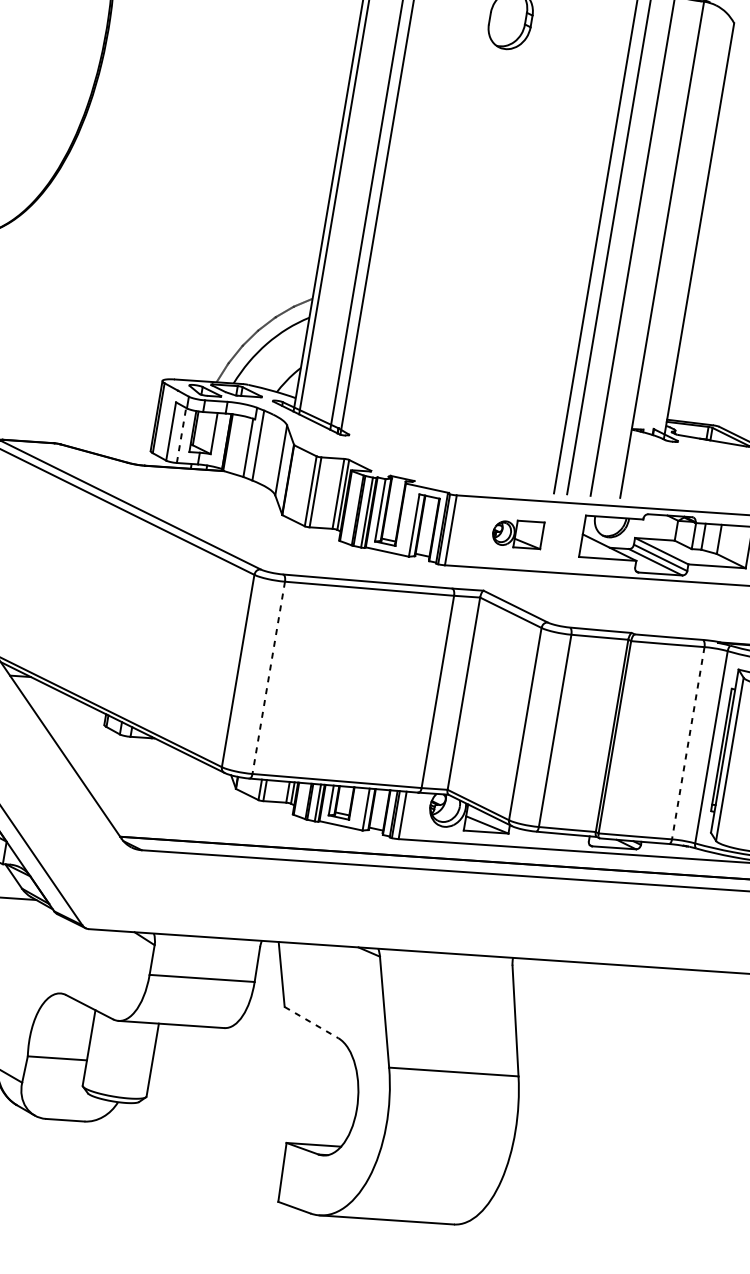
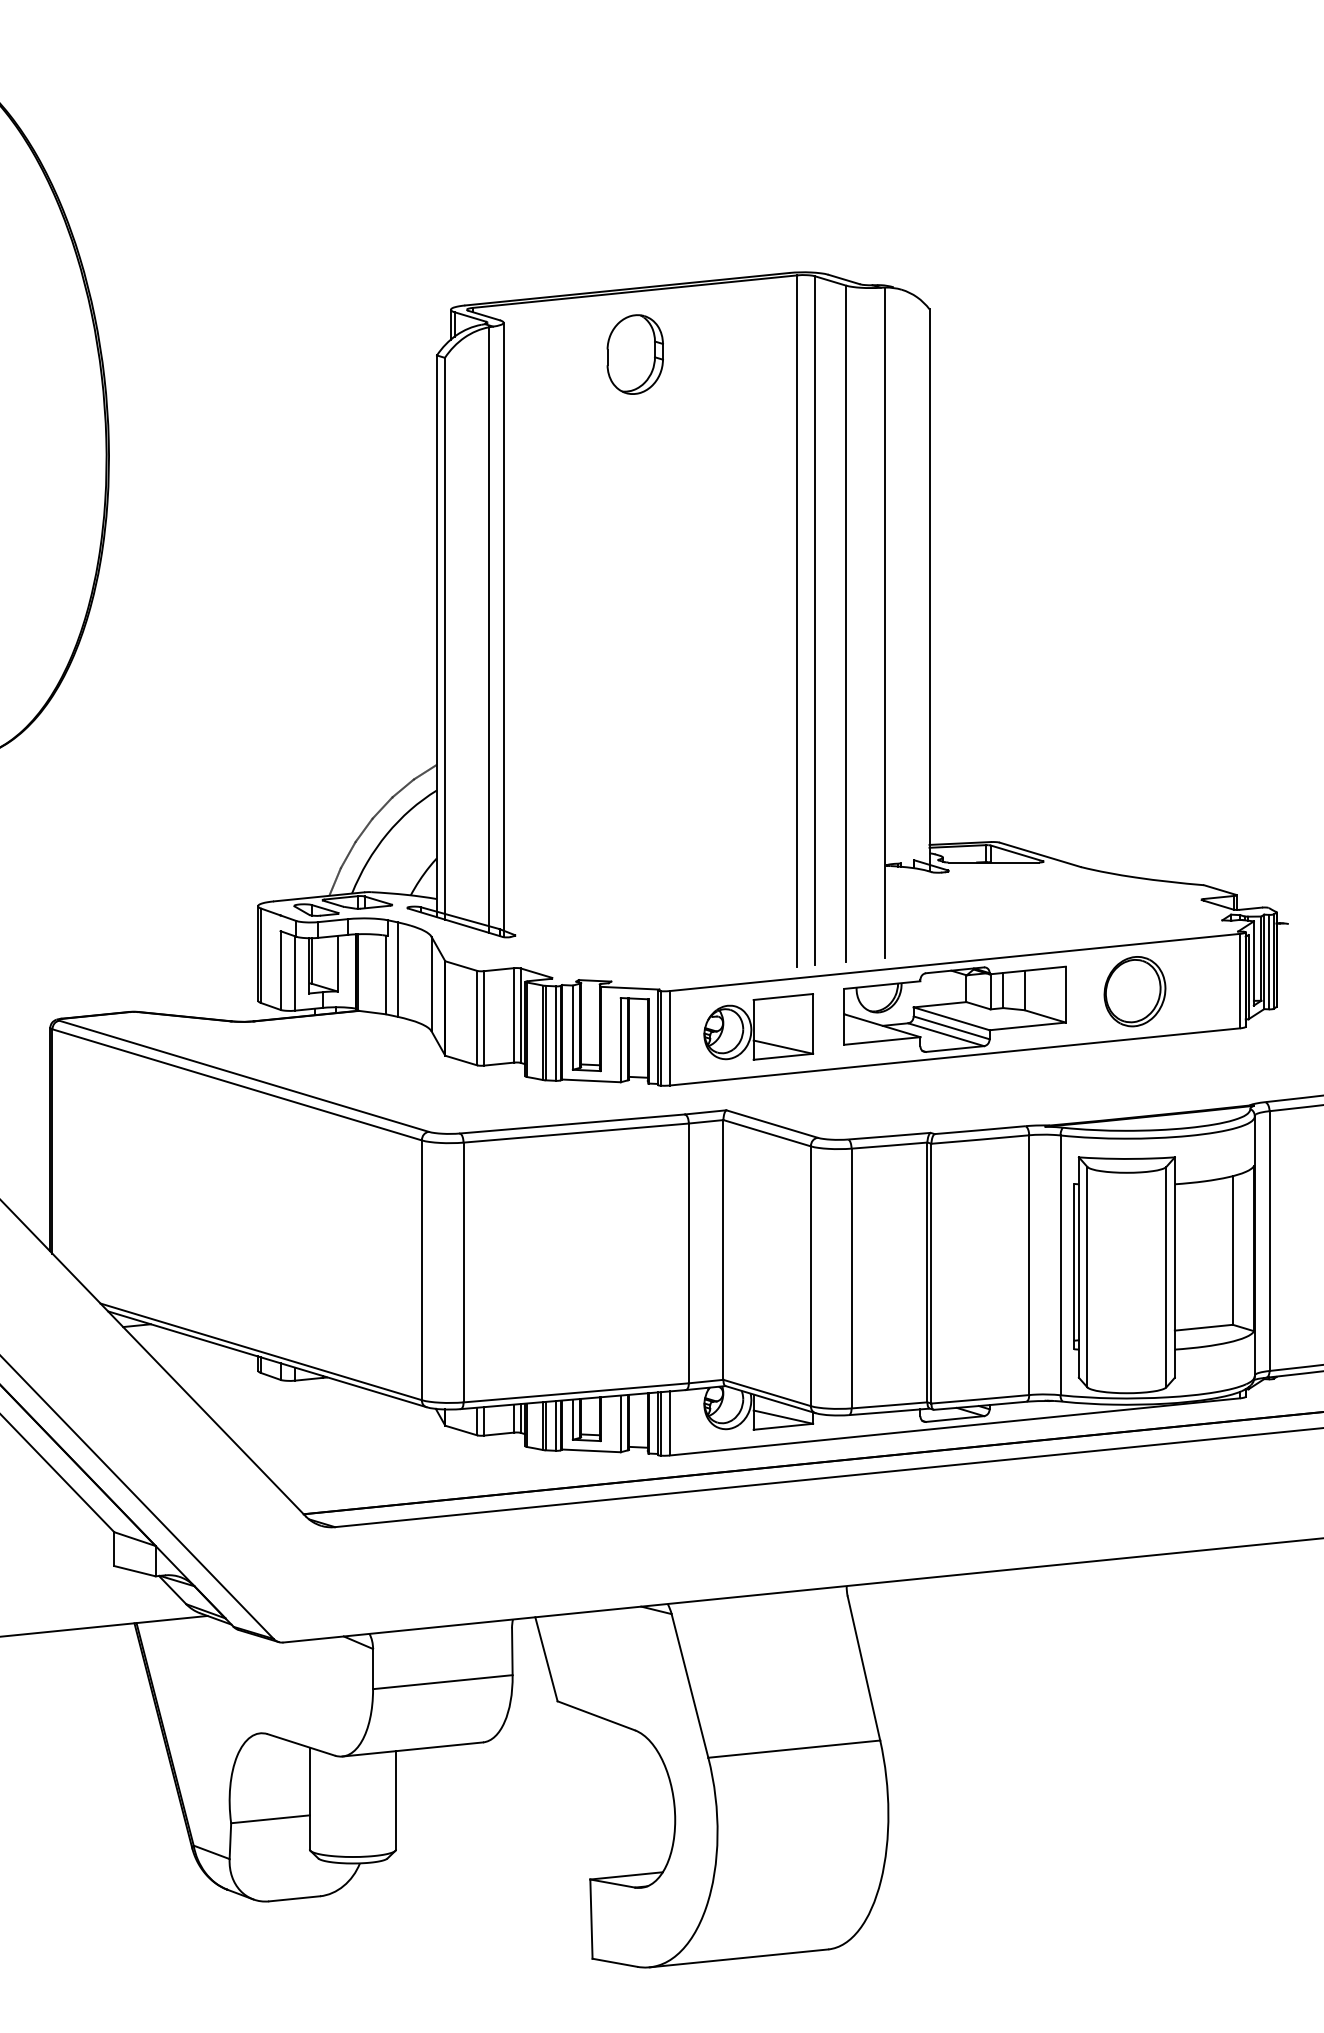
line: (181, 435) -> (295, 973), dashed -> solid
part: (517, 532) -> (758, 1026), size x1.67
line: (268, 677) -> (463, 1272), dashed -> solid
line: (688, 743) -> (1029, 1265), dashed -> solid
line: (311, 1023) -> (596, 1716), dashed -> solid

